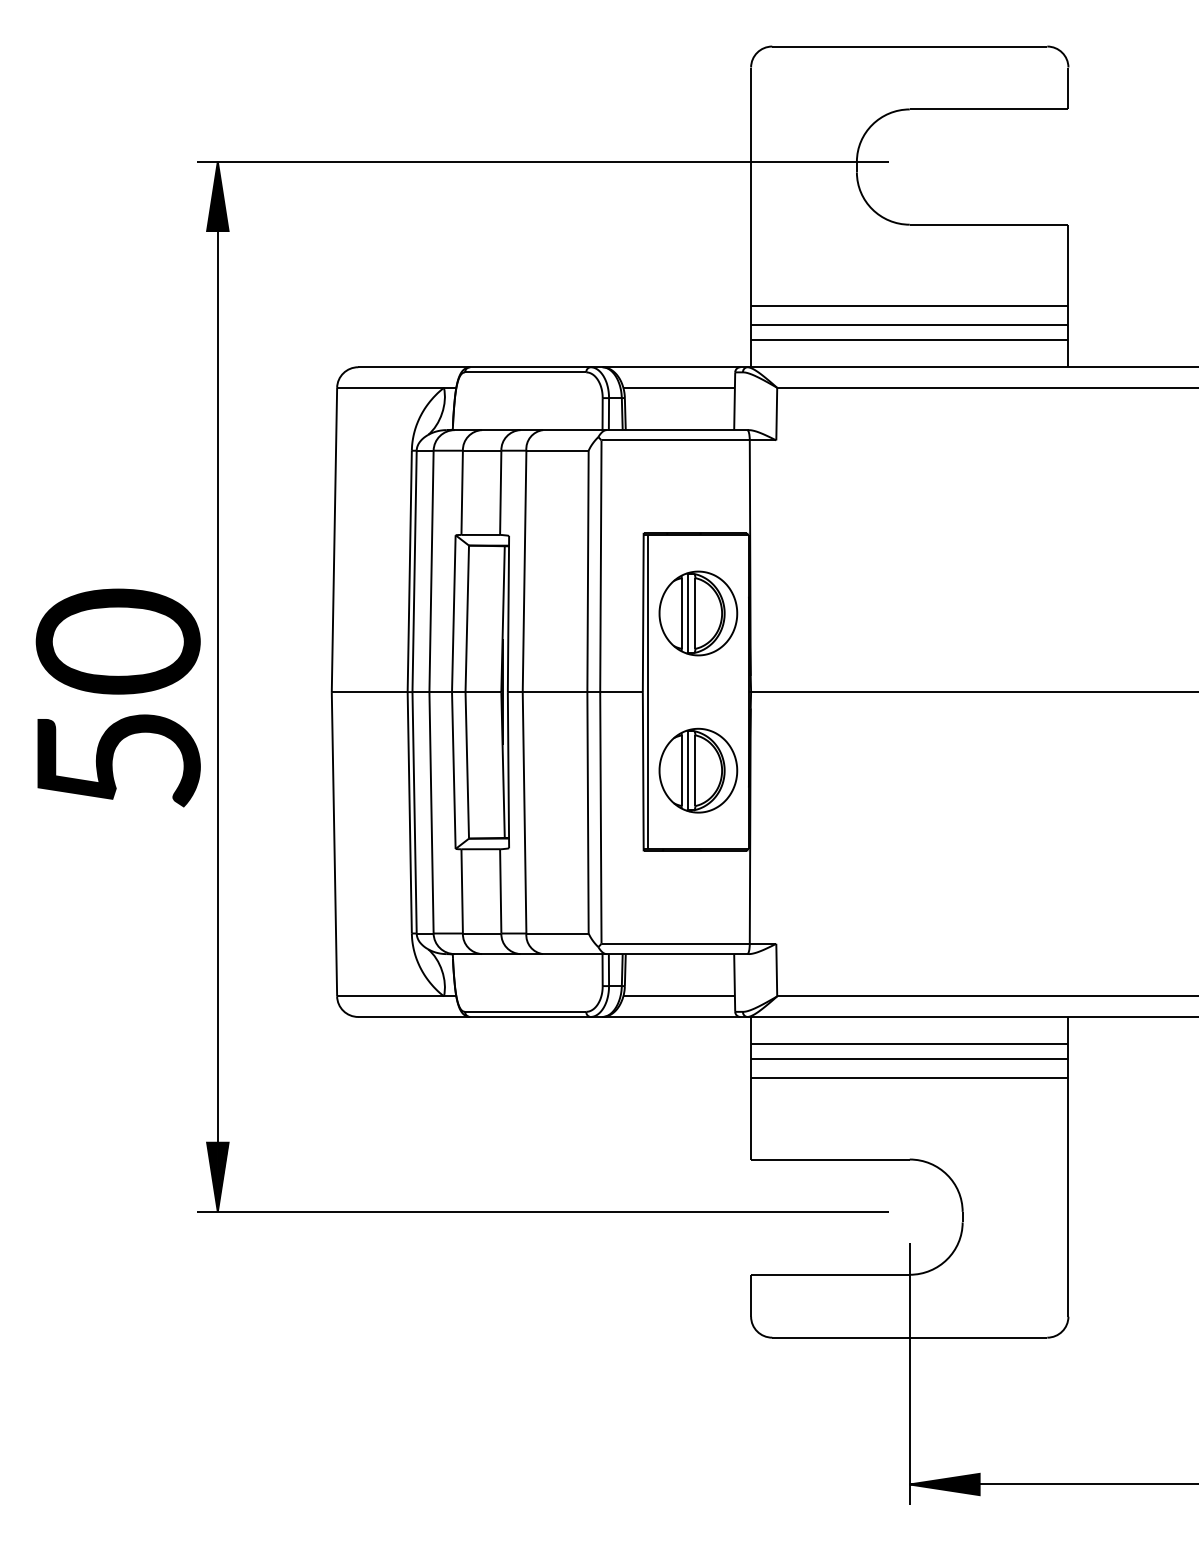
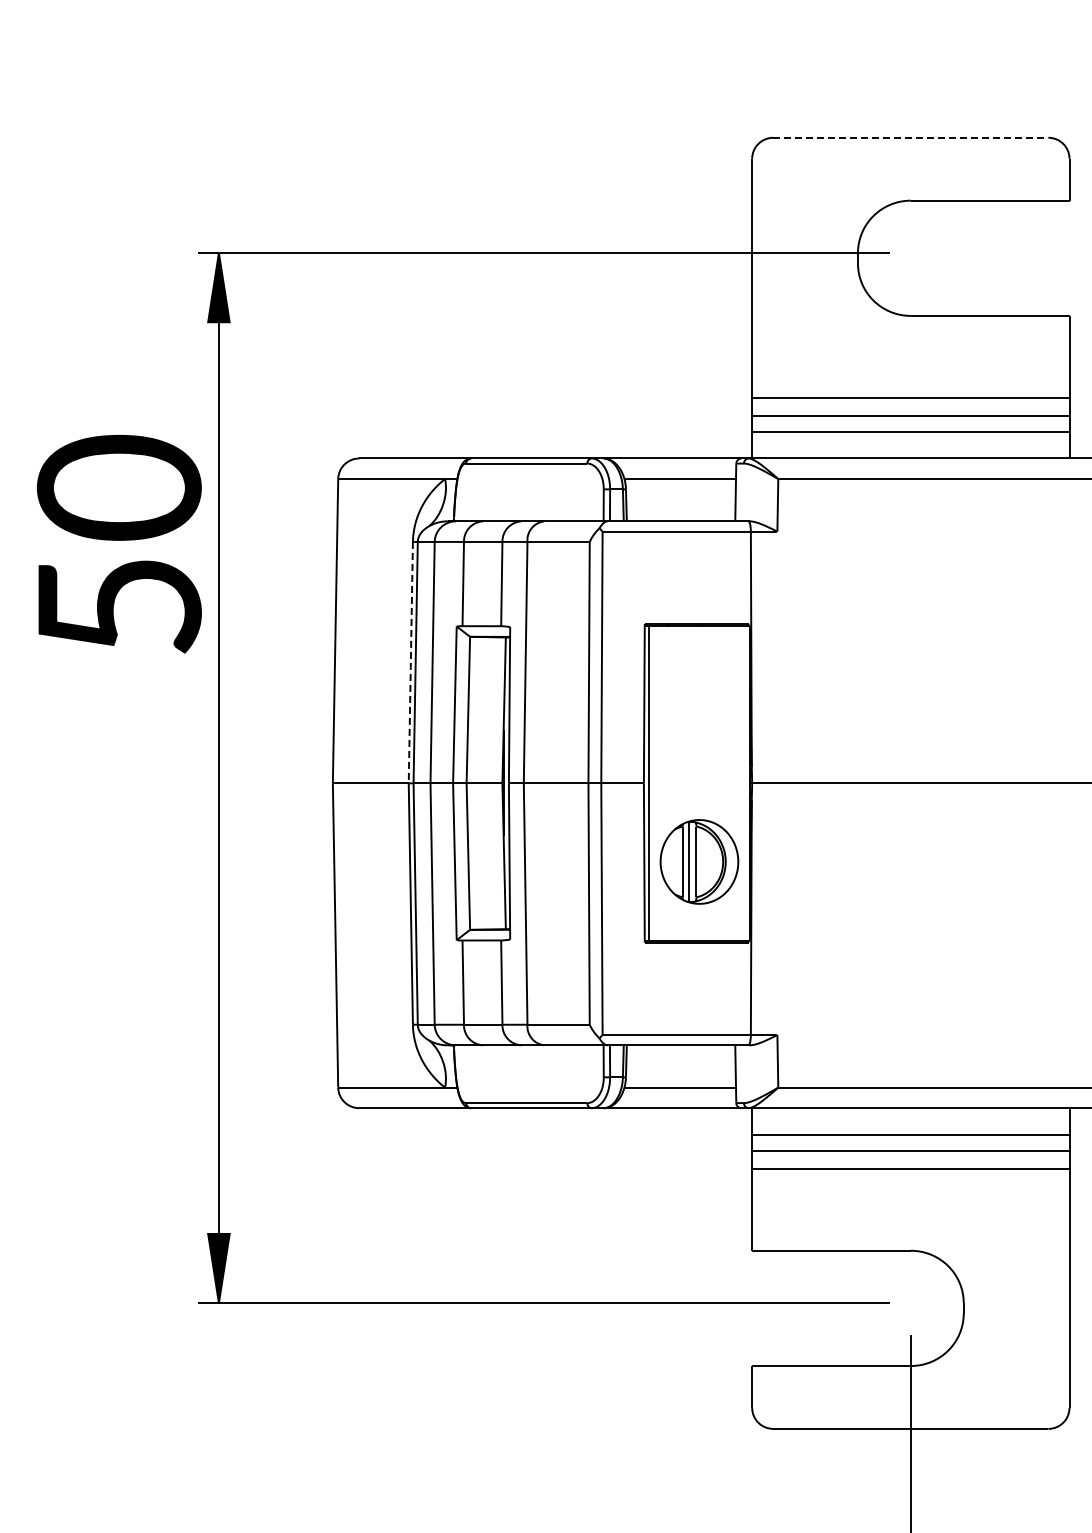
line: (909, 46) -> (910, 137), solid -> dashed
line: (409, 572) -> (410, 663), solid -> dashed
part: (698, 613) -> (699, 704), removed
text: (117, 697) -> (118, 543), moved

